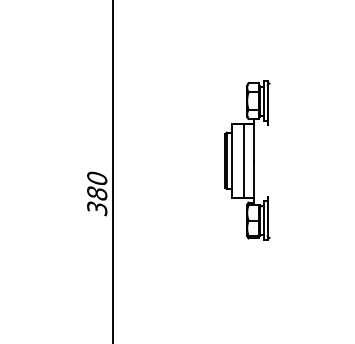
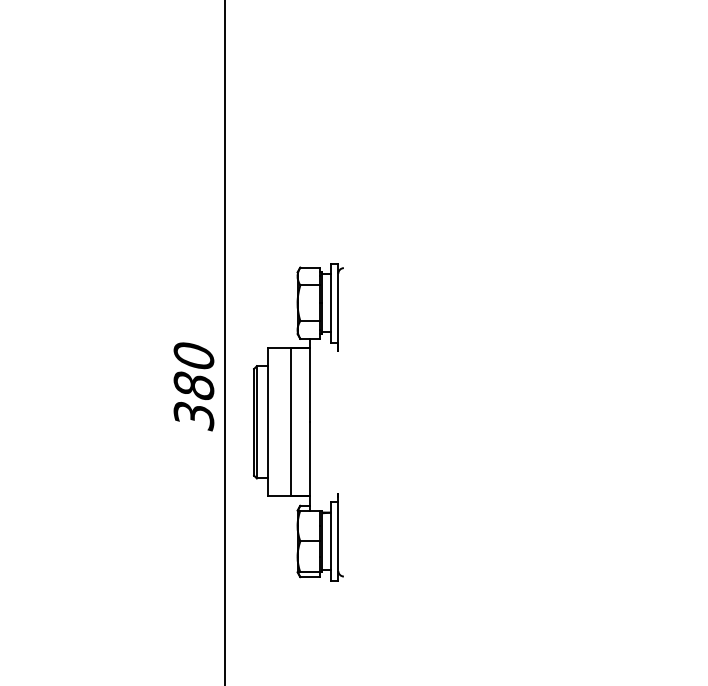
part: (247, 160) -> (298, 421), moved

